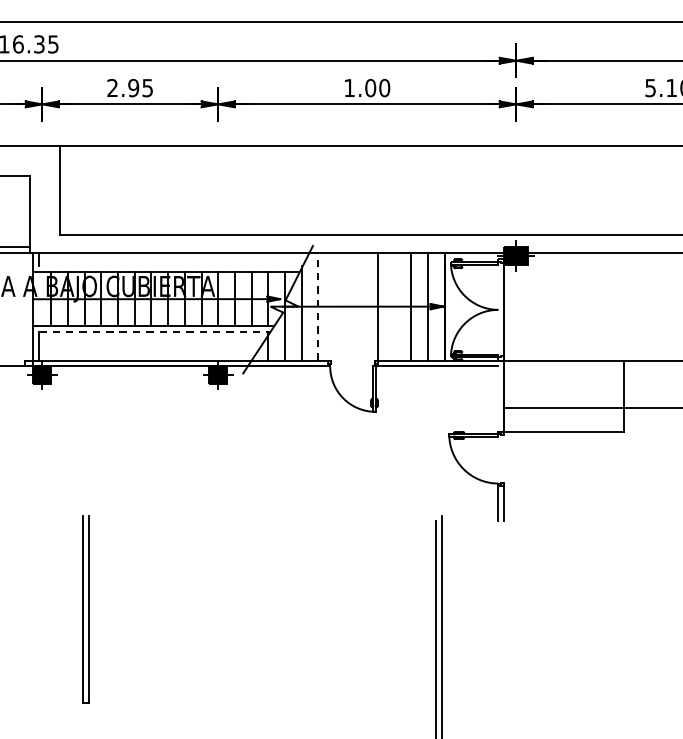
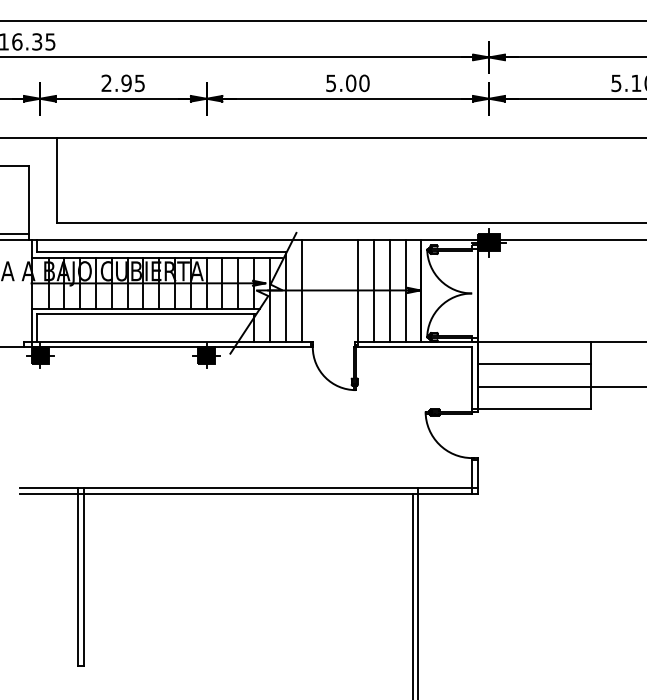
text: (348, 88) -> (330, 83), 1.00 -> 5.00
line: (170, 266) -> (161, 252), added
line: (318, 306) -> (301, 290), dashed -> solid
line: (394, 306) -> (373, 290), added
line: (154, 332) -> (146, 314), dashed -> solid
line: (563, 384) -> (533, 364), added
line: (498, 399) -> (472, 378), added
line: (262, 515) -> (248, 488), added
line: (262, 521) -> (248, 494), added

